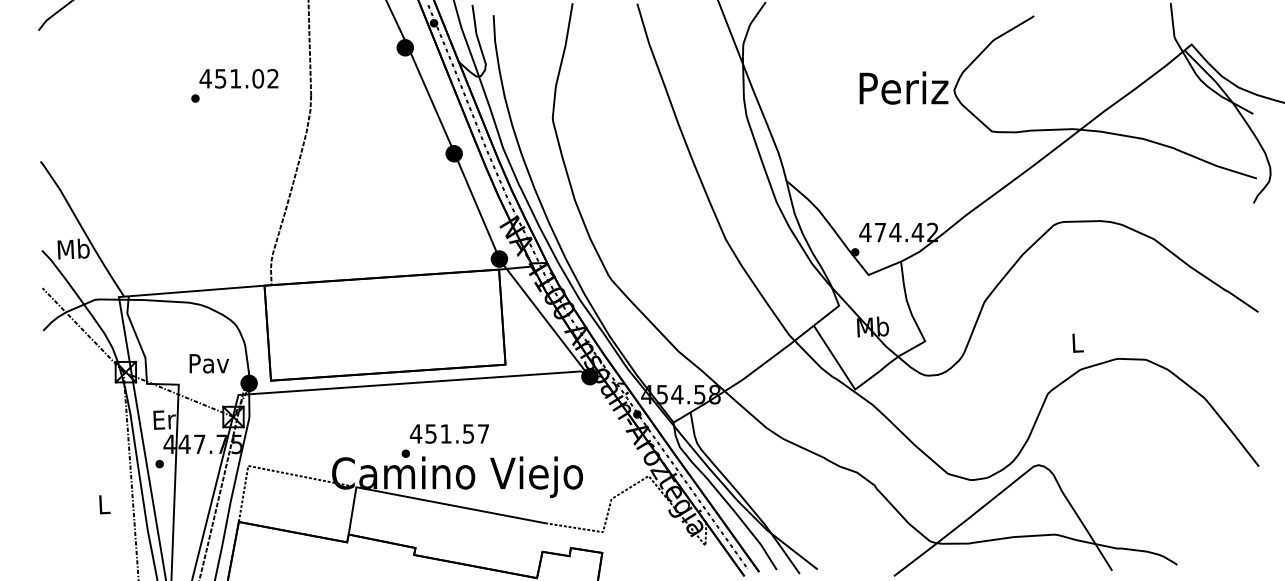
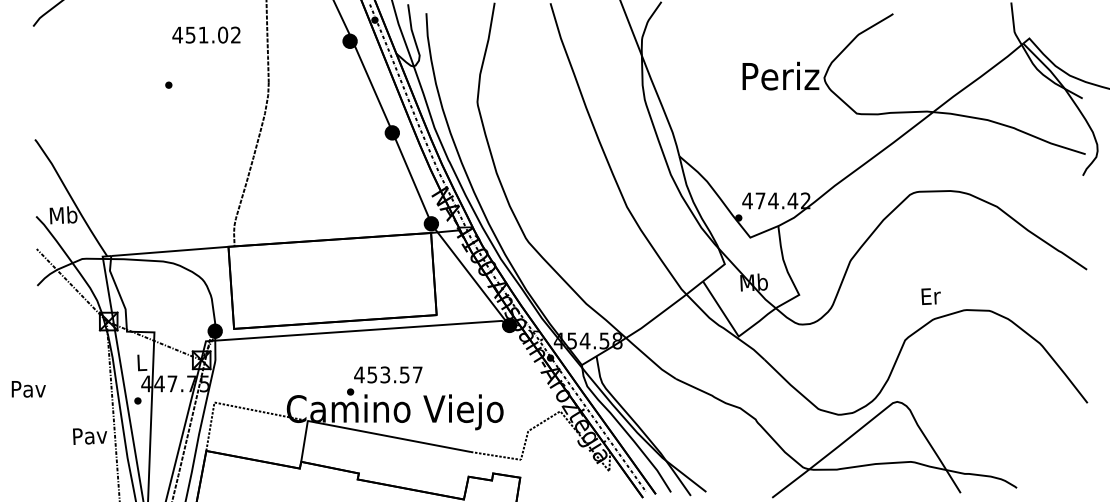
text: (239, 78) -> (206, 34), moved
text: (1077, 343) -> (930, 296), L -> Er
text: (208, 364) -> (28, 389), moved
text: (163, 419) -> (141, 362), Er -> L
text: (446, 433) -> (385, 374), 451.57 -> 453.57
text: (104, 505) -> (90, 436), L -> Pav

